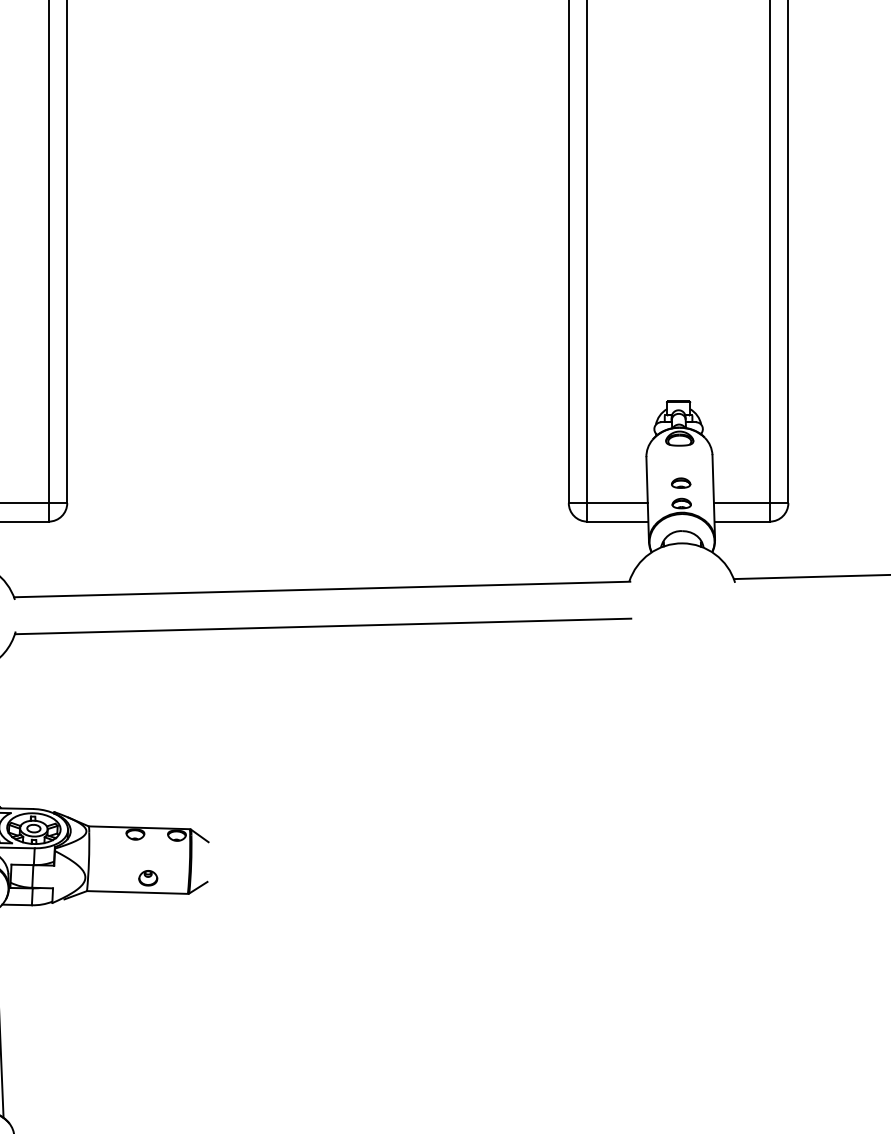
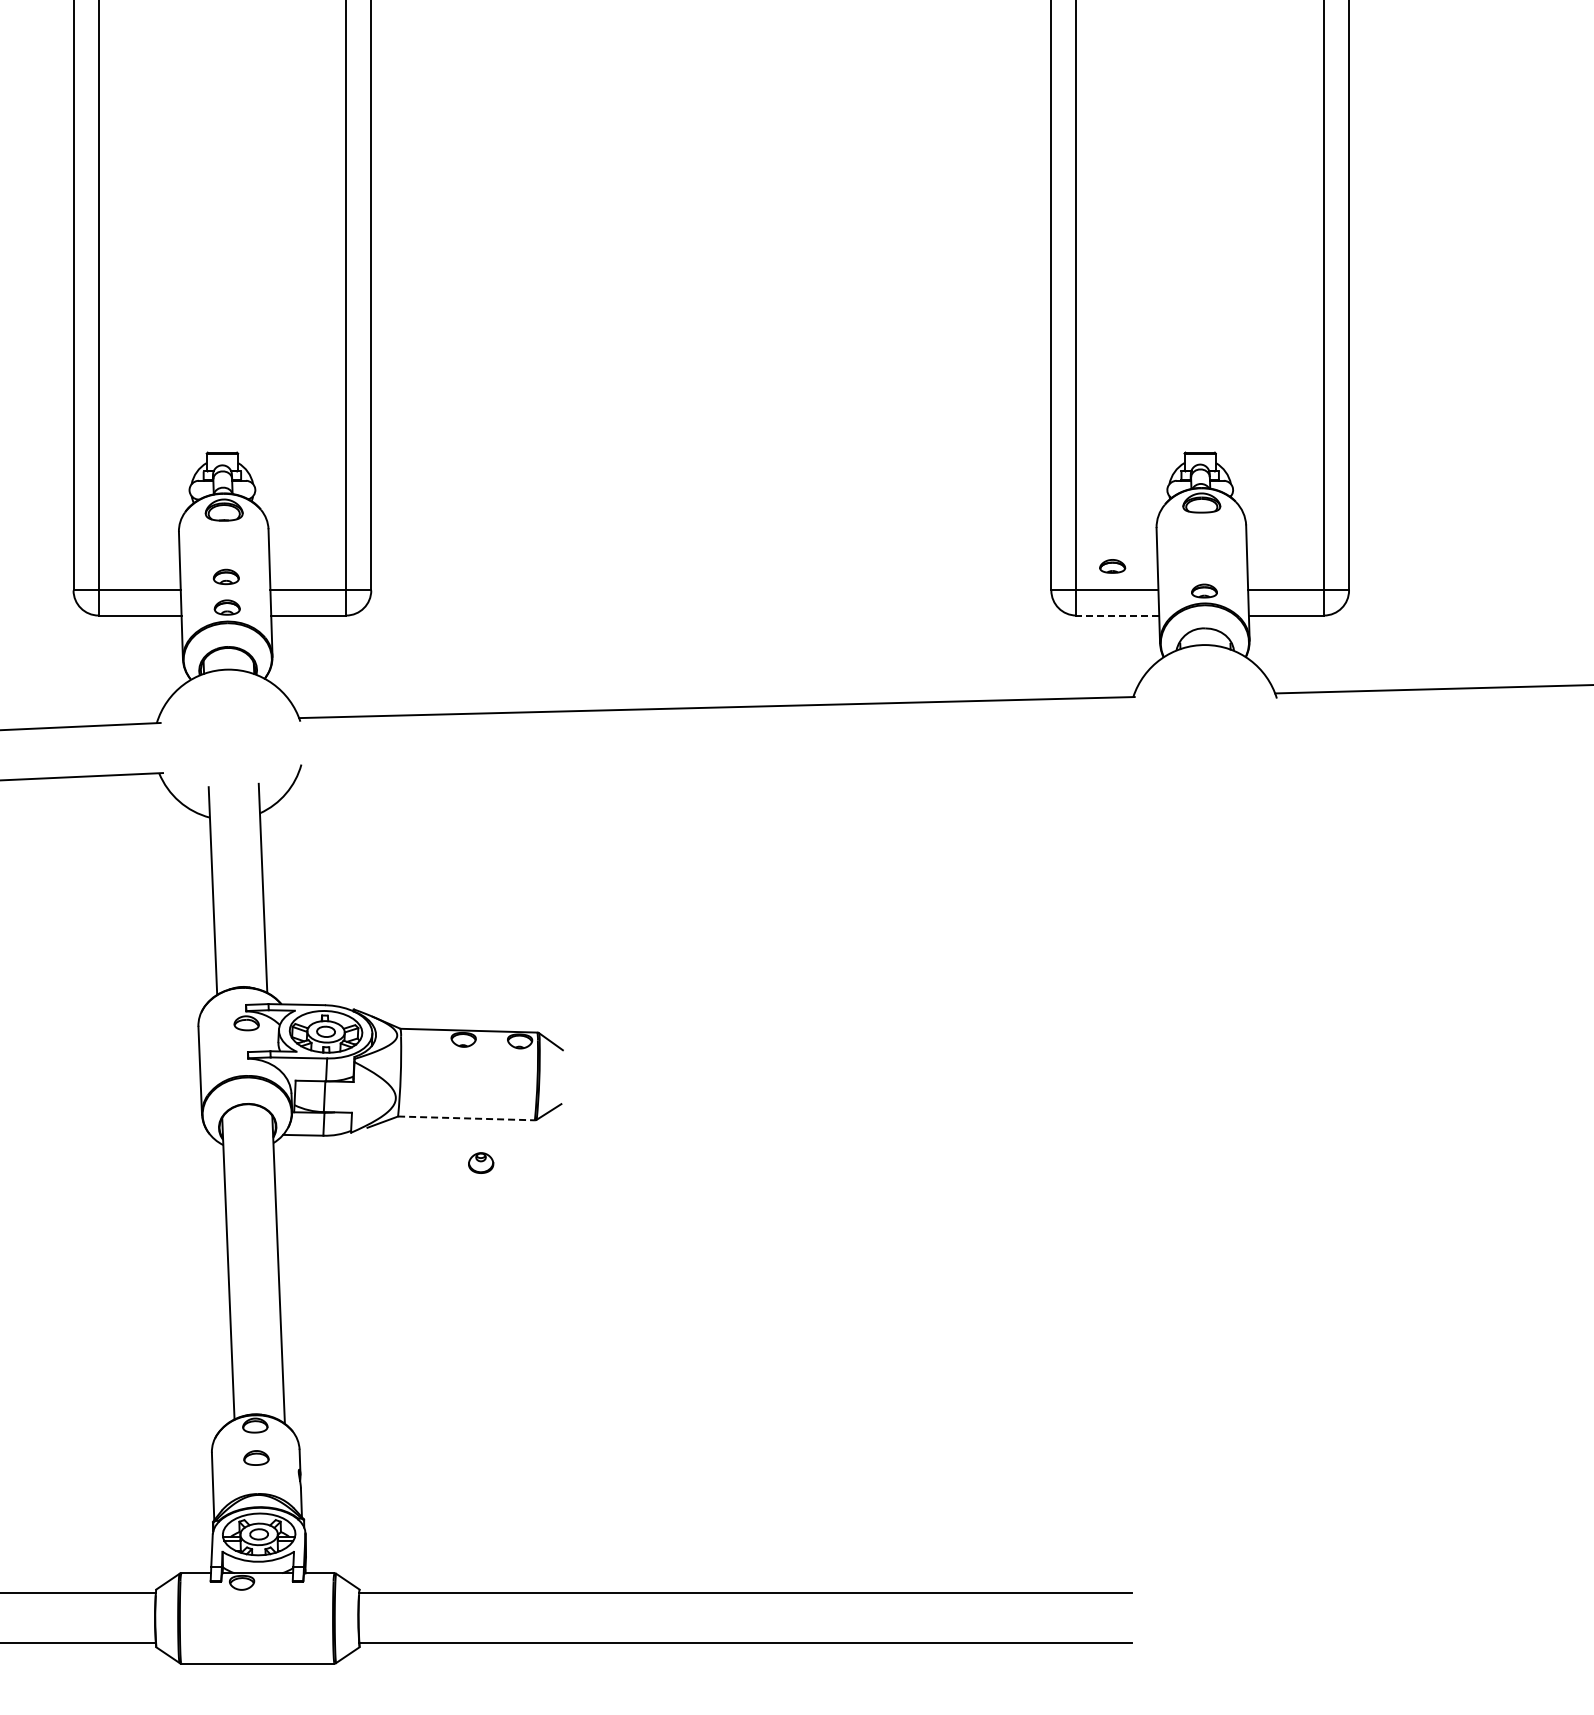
part: (681, 483) -> (1112, 566), moved
line: (617, 521) -> (1117, 615), solid -> dashed
line: (323, 626) -> (718, 757), removed
part: (148, 877) -> (481, 1162), moved
line: (138, 892) -> (467, 1118), solid -> dashed

